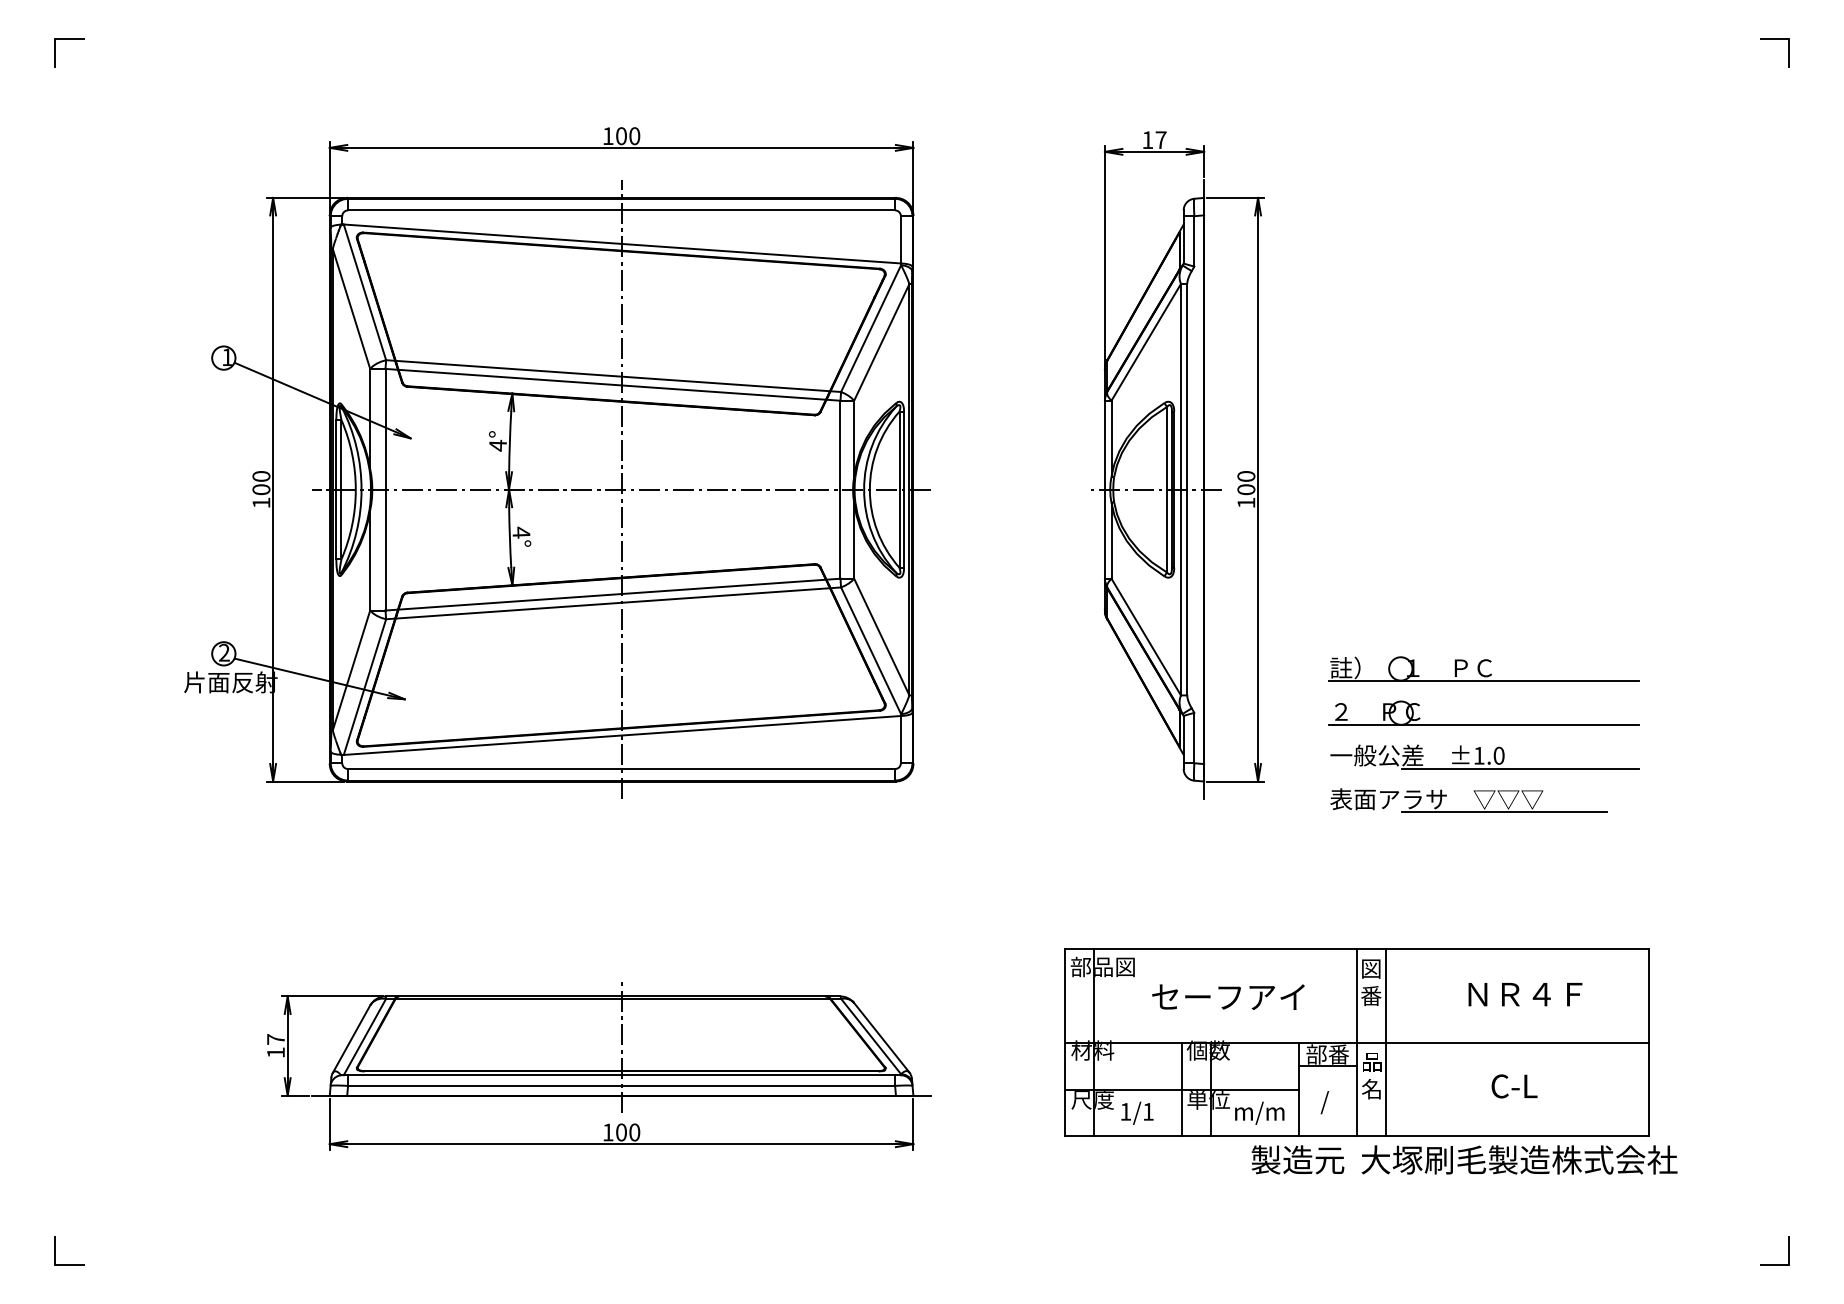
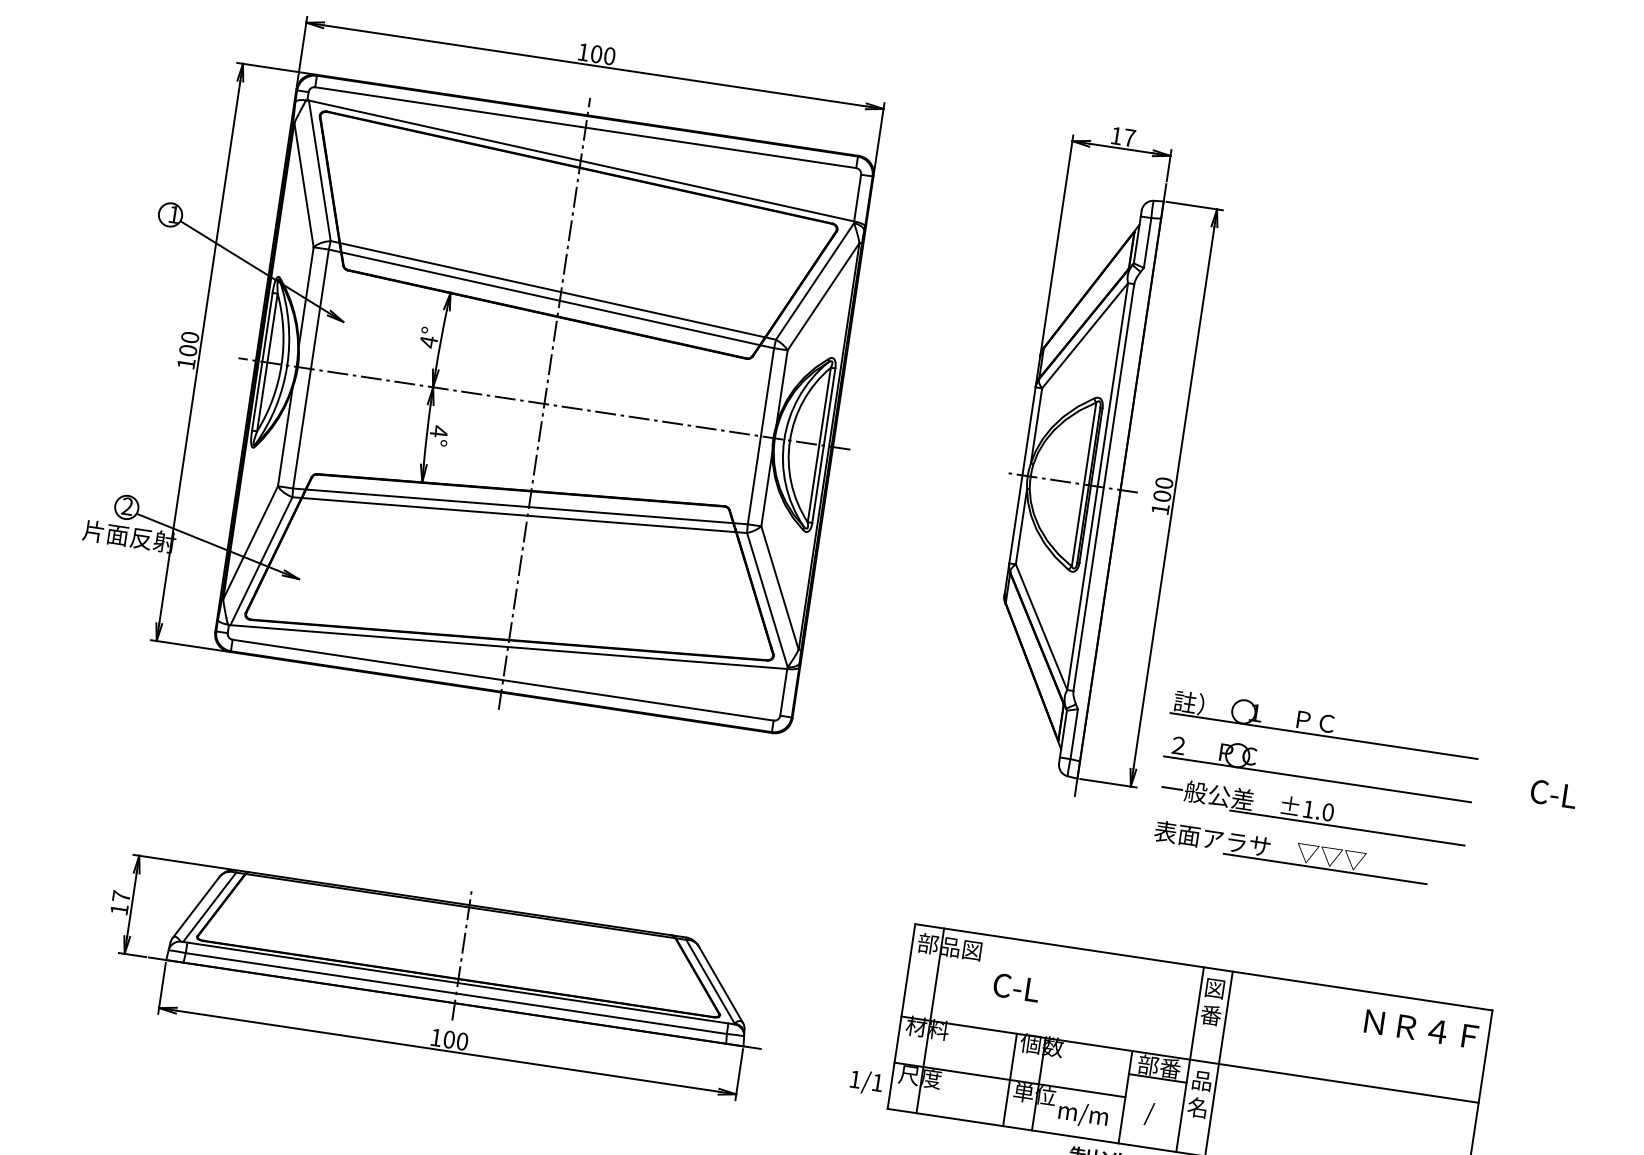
part: (1483, 725) -> (1317, 780), moved
text: (1525, 994) -> (1421, 1029), moved
text: (1228, 996) -> (1069, 994), セーフアイ -> C-L
text: (1514, 1086) -> (1553, 794), moved
text: (1137, 1112) -> (866, 1081), moved

